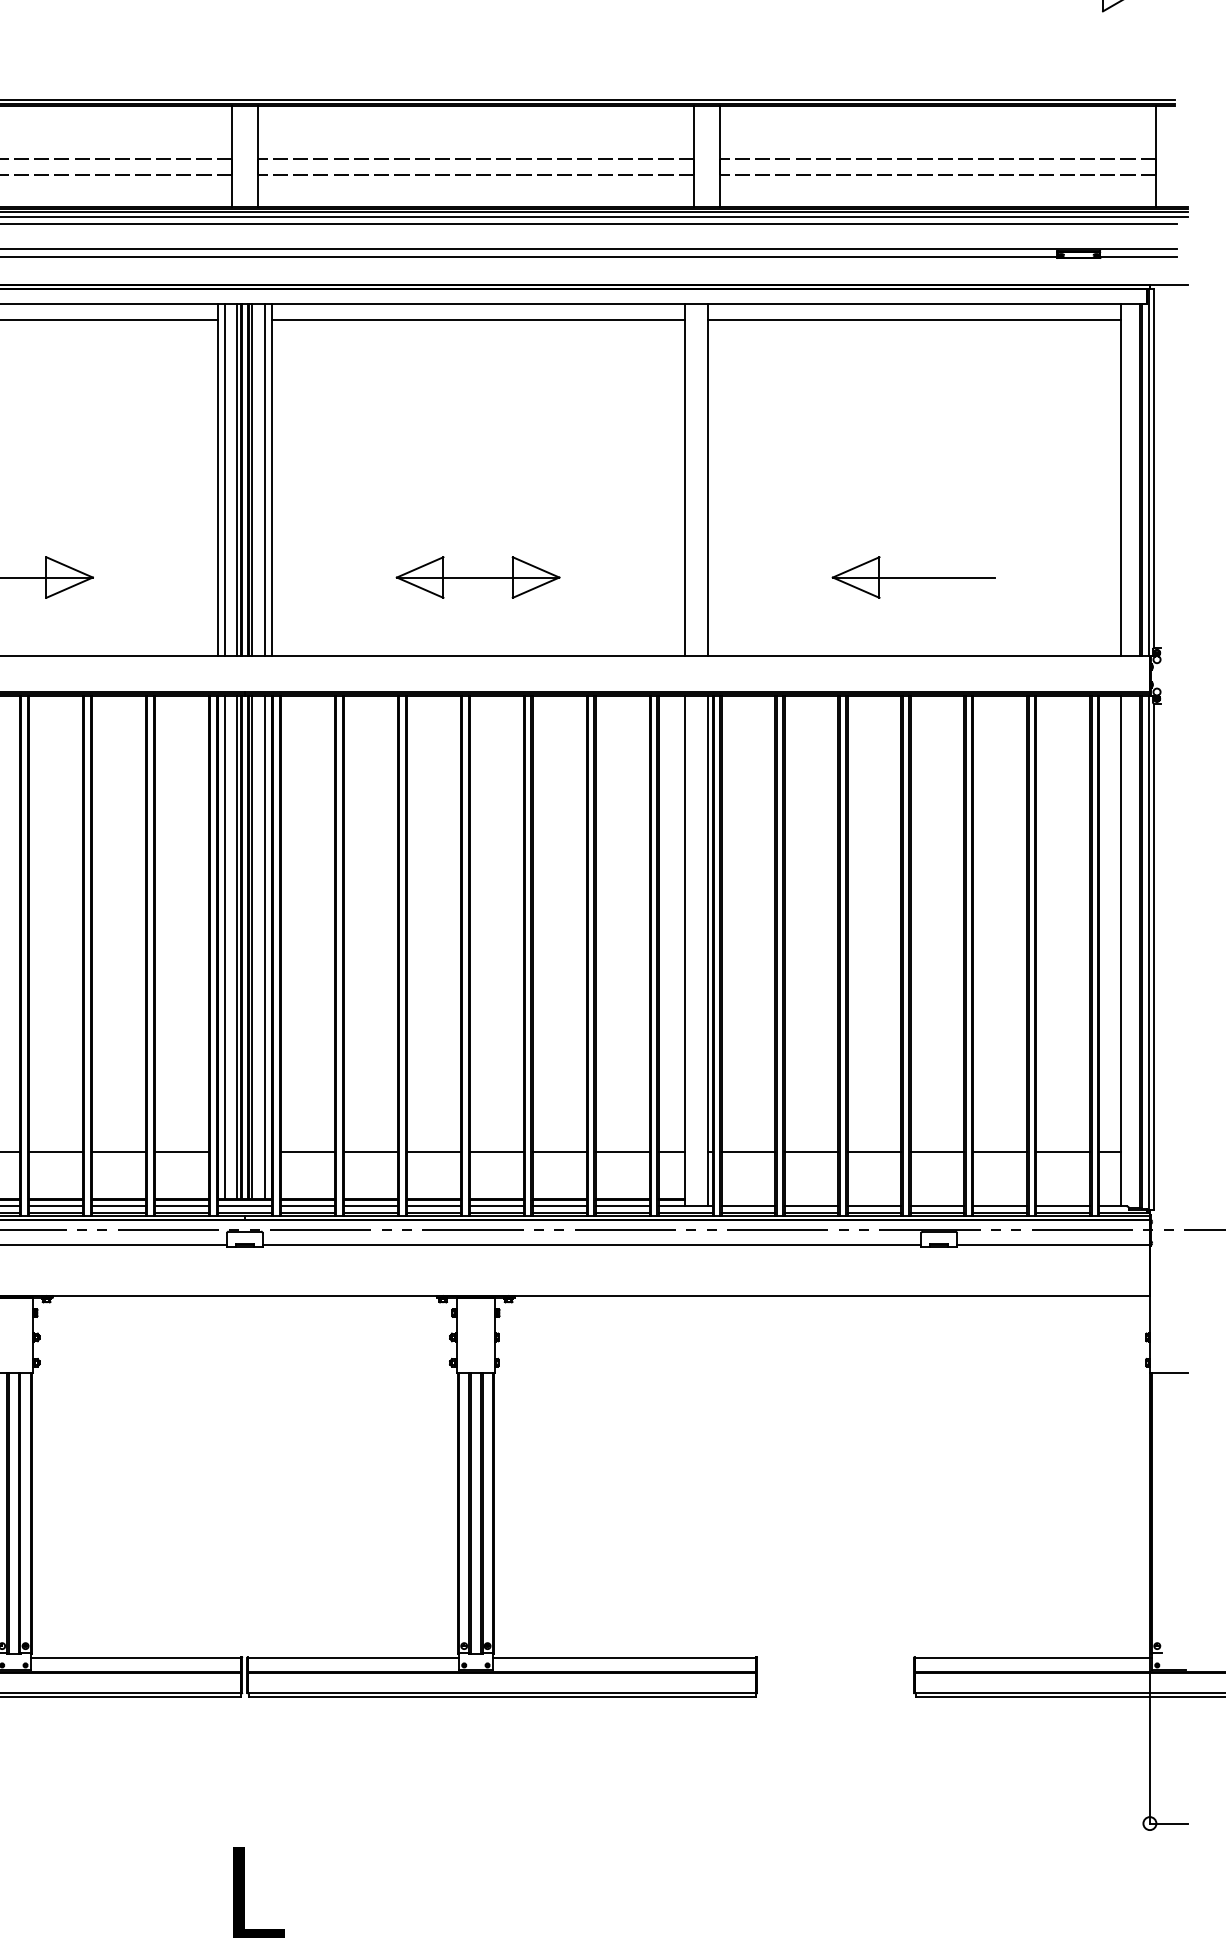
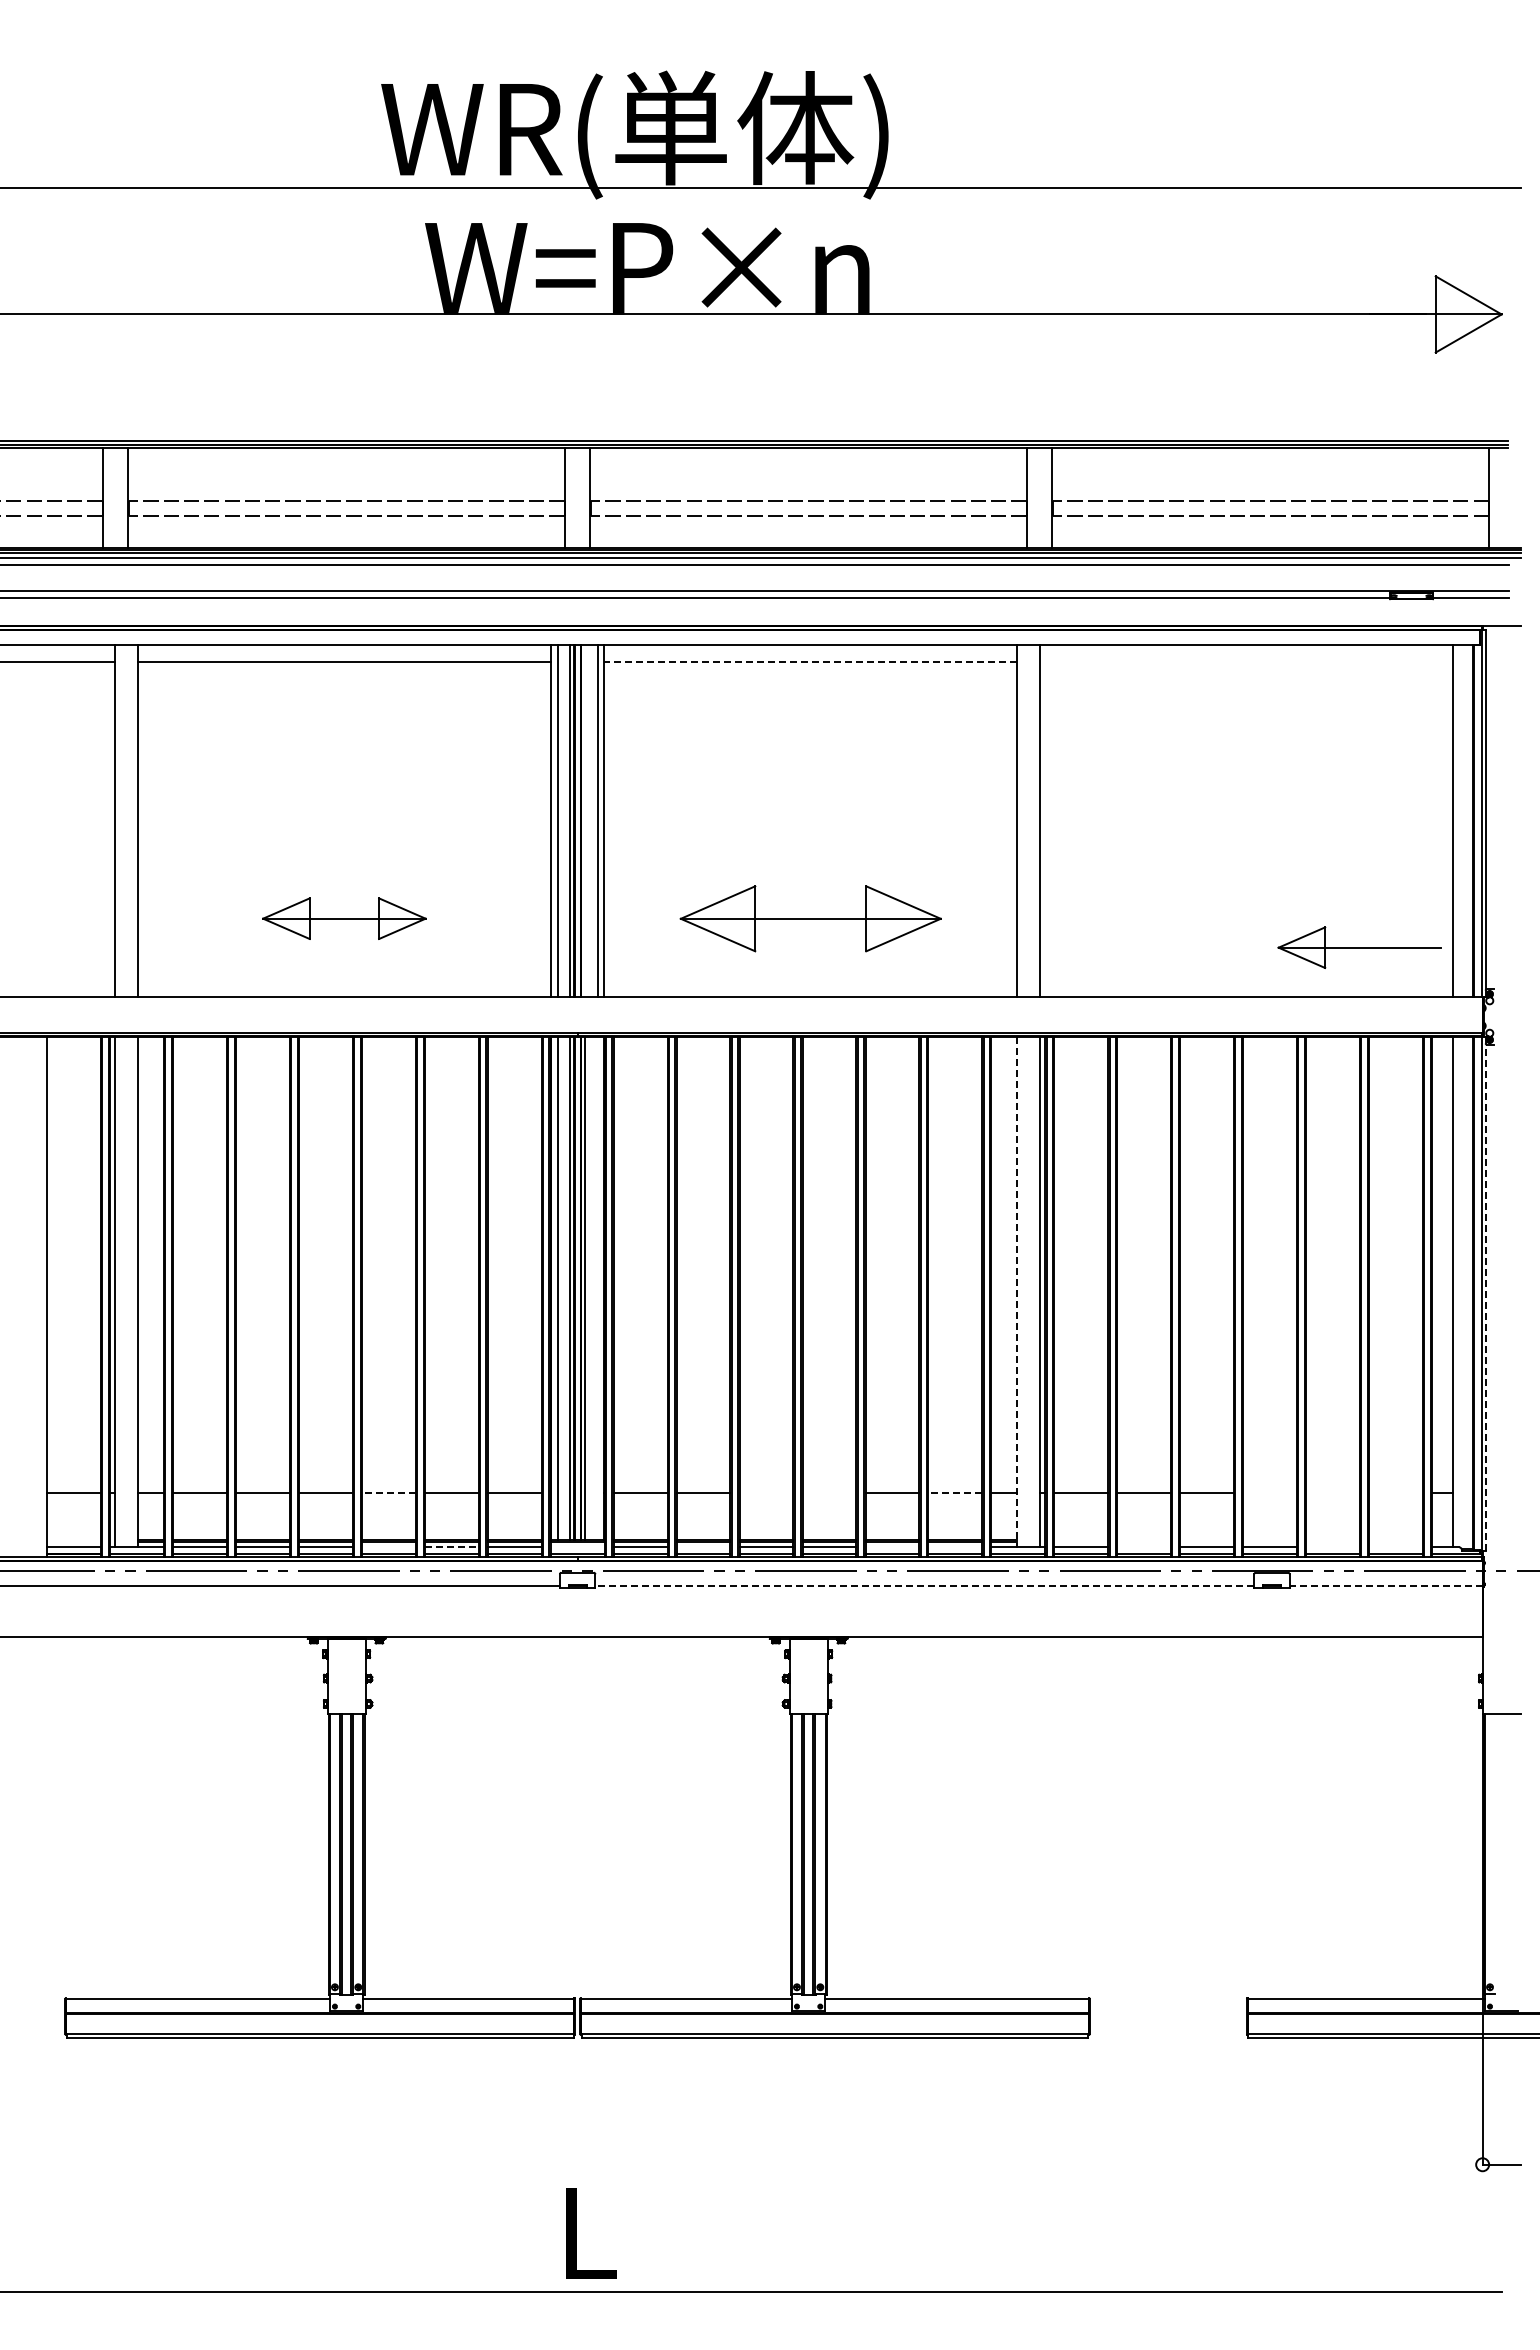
line: (477, 320) -> (810, 661), solid -> dashed
line: (913, 320) -> (1246, 661), removed
line: (252, 480) -> (585, 821), removed
part: (477, 577) -> (810, 918), size x1.6
part: (913, 577) -> (1359, 947), moved
line: (264, 947) -> (597, 1288), removed
line: (684, 951) -> (1017, 1292), solid -> dashed
line: (1153, 956) -> (1486, 1297), solid -> dashed
line: (55, 1152) -> (388, 1493), solid -> dashed
line: (433, 1152) -> (766, 1493), removed
line: (496, 1152) -> (829, 1493), removed
line: (622, 1152) -> (955, 1493), solid -> dashed
line: (937, 1152) -> (1270, 1493), removed
line: (1000, 1152) -> (1333, 1493), removed
line: (1062, 1152) -> (1395, 1493), removed
line: (55, 1206) -> (388, 1547), removed
line: (118, 1206) -> (451, 1547), solid -> dashed
line: (244, 1206) -> (577, 1547), removed
line: (370, 1206) -> (703, 1547), removed
line: (559, 1206) -> (892, 1547), removed
line: (622, 1206) -> (955, 1547), removed
line: (811, 1206) -> (1144, 1547), removed
line: (1000, 1206) -> (1333, 1547), removed
line: (1062, 1206) -> (1395, 1547), removed
line: (591, 1245) -> (924, 1586), solid -> dashed
line: (1052, 1245) -> (1385, 1586), solid -> dashed

